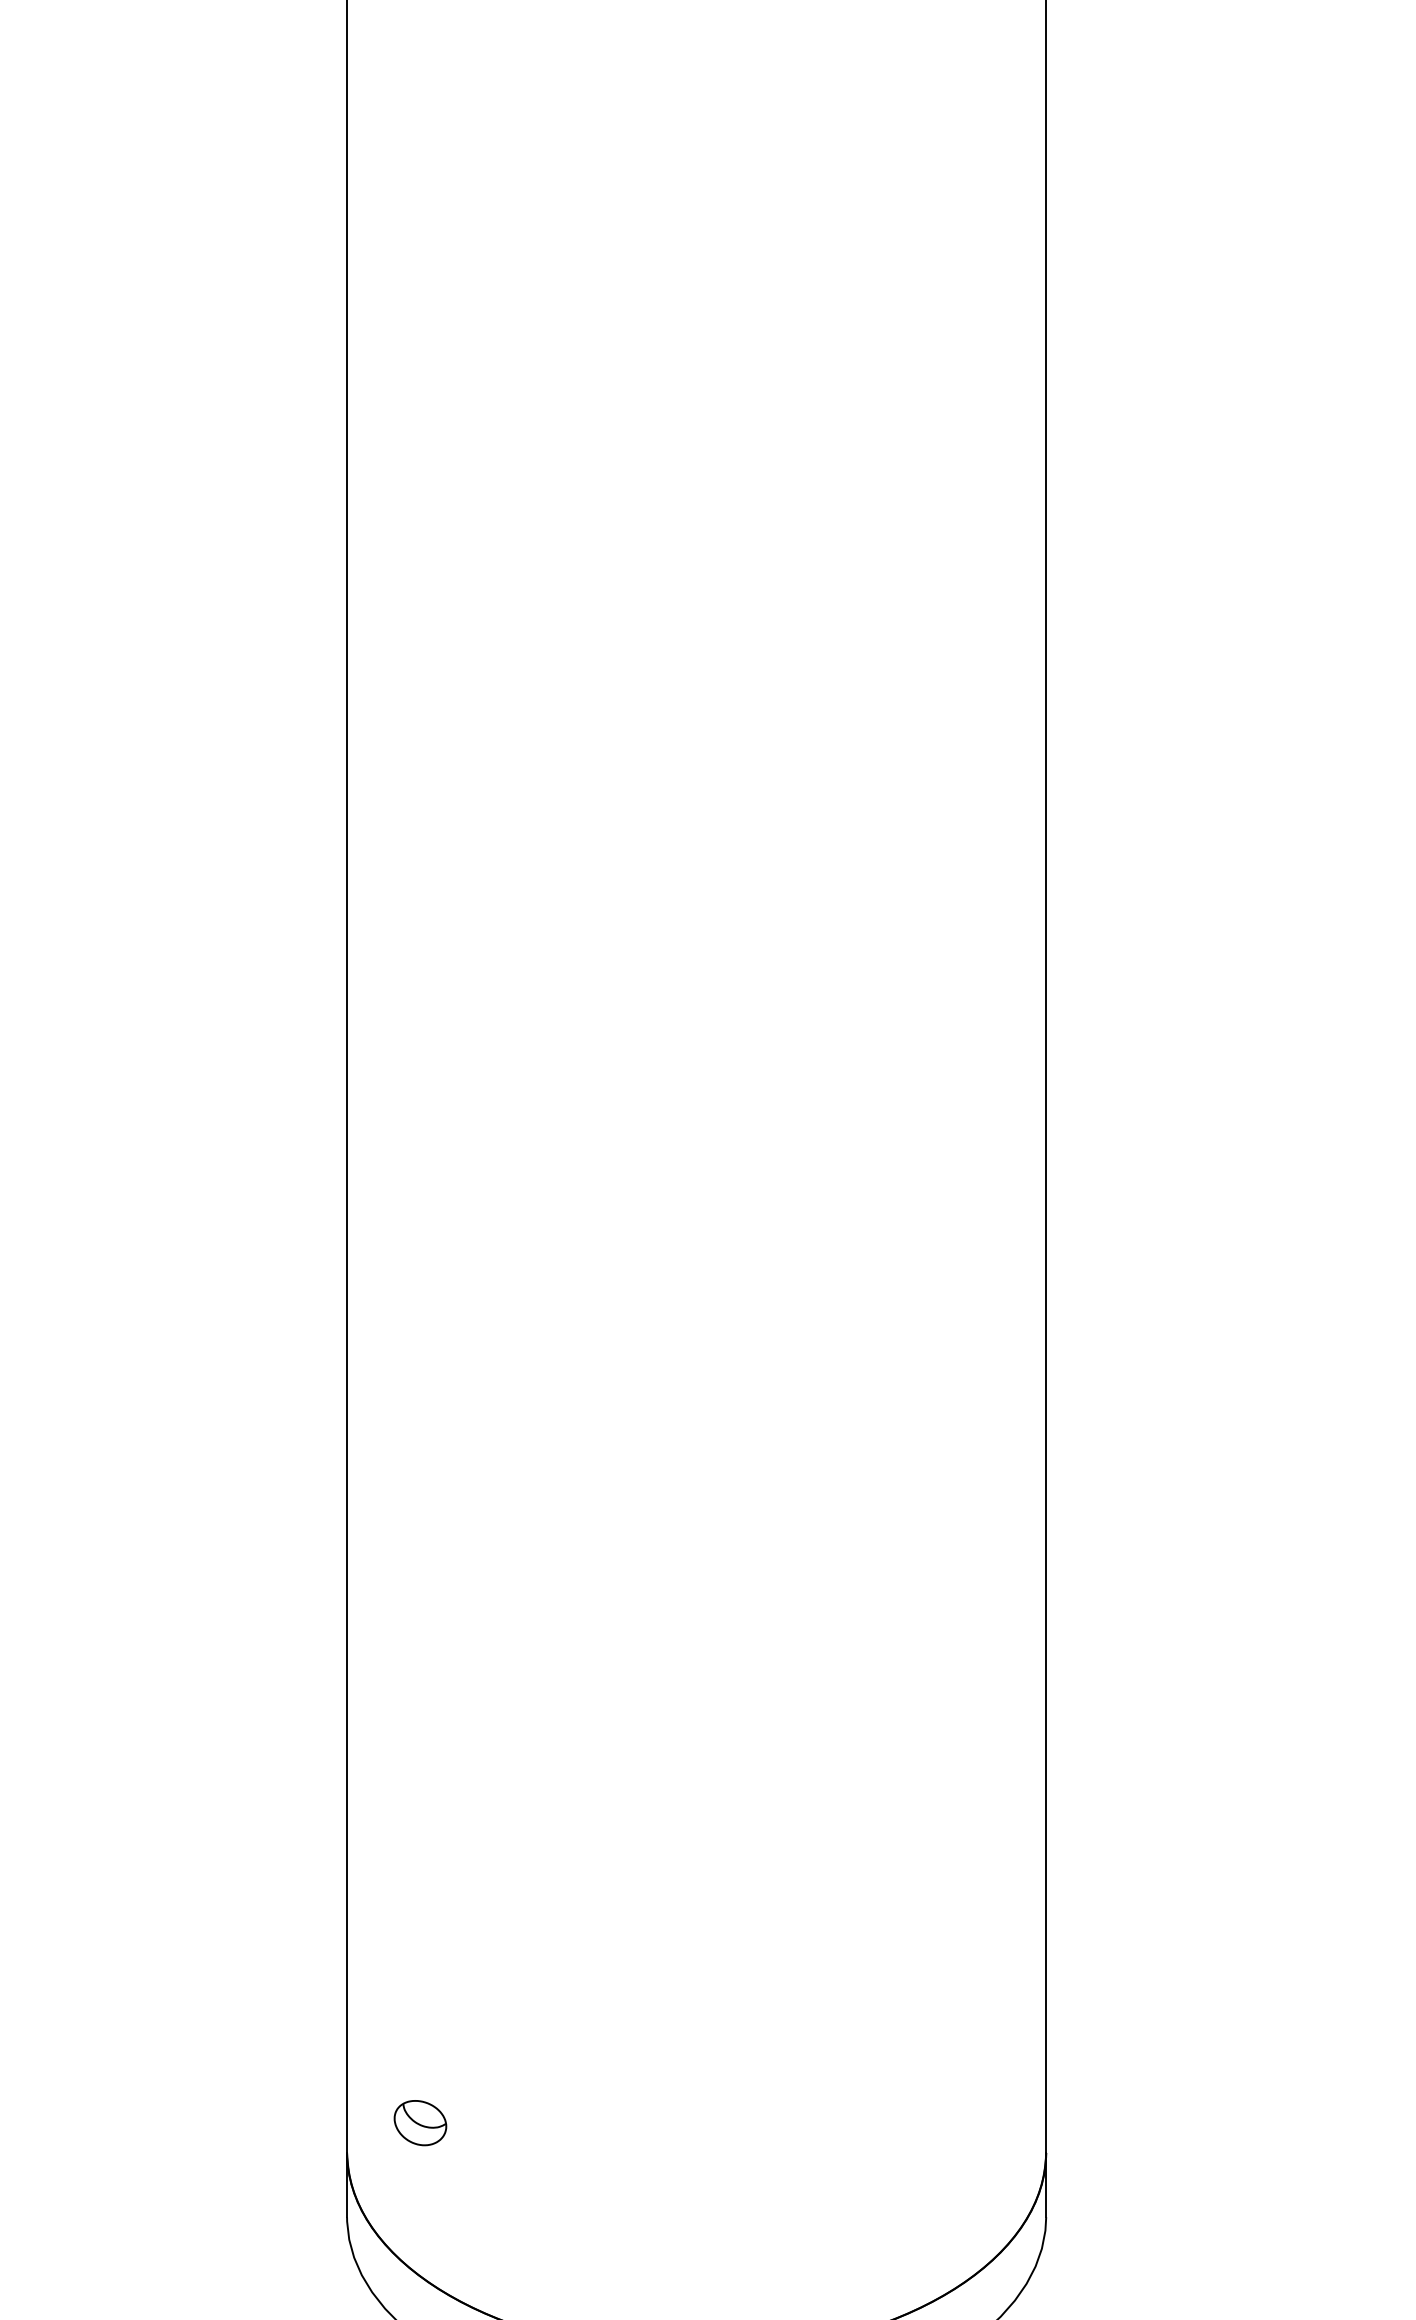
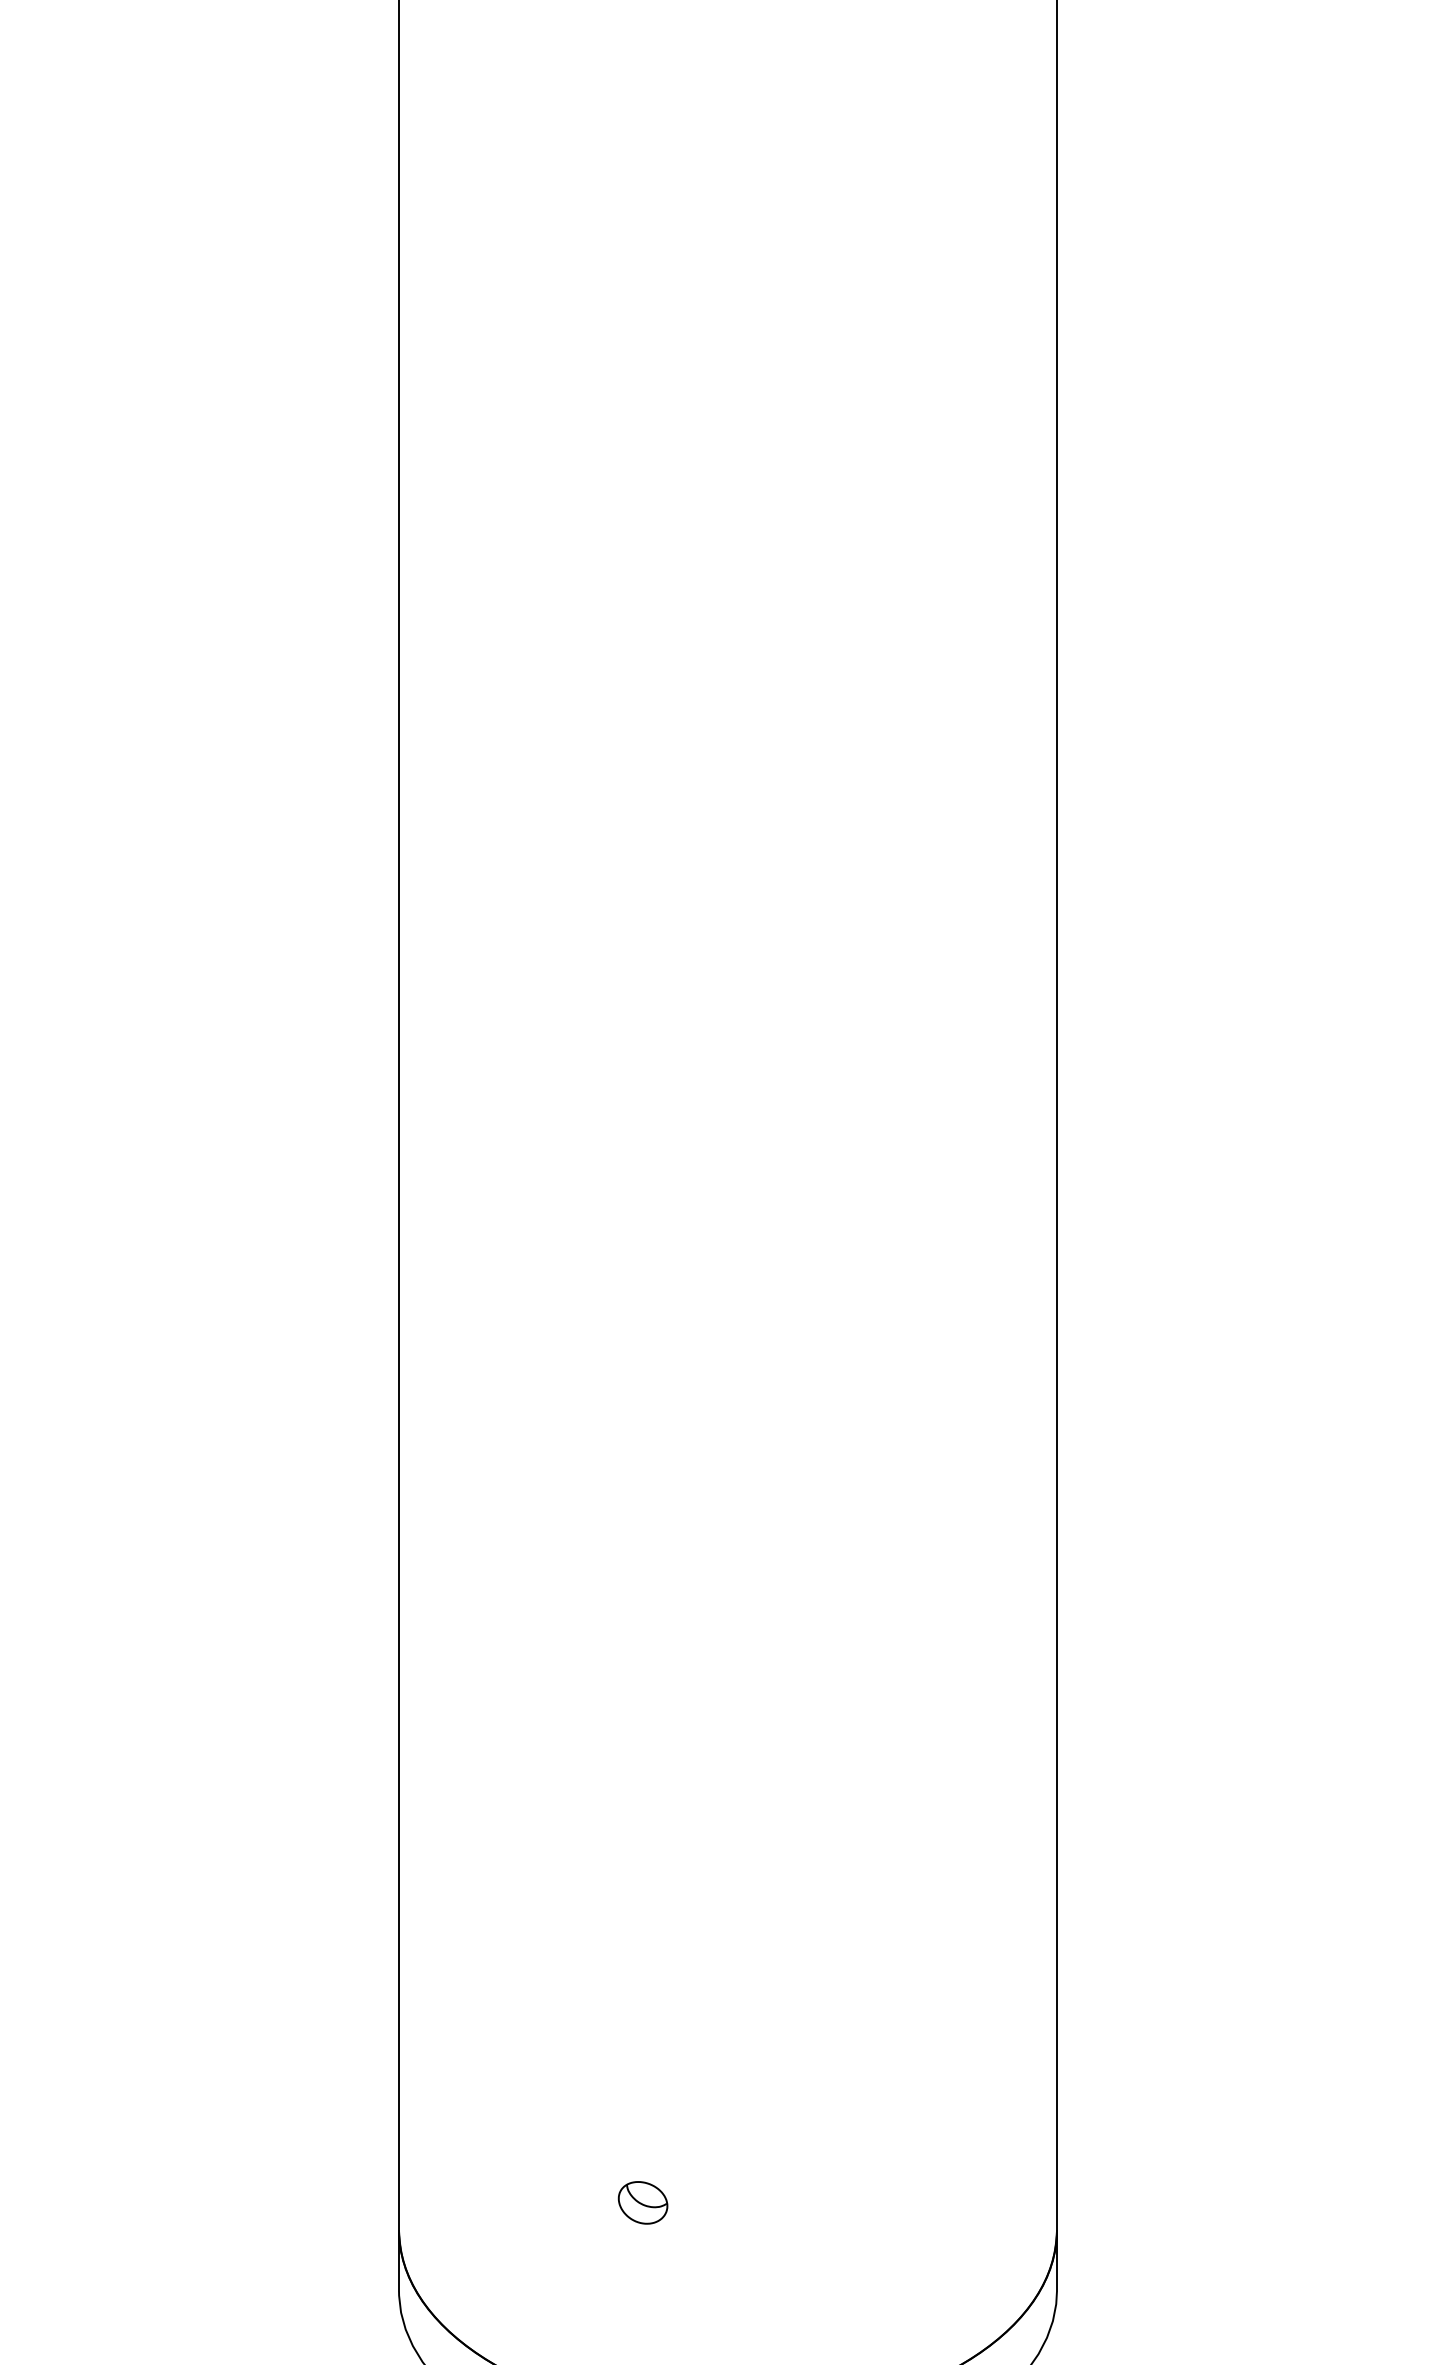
part: (419, 2122) -> (642, 2202), moved

